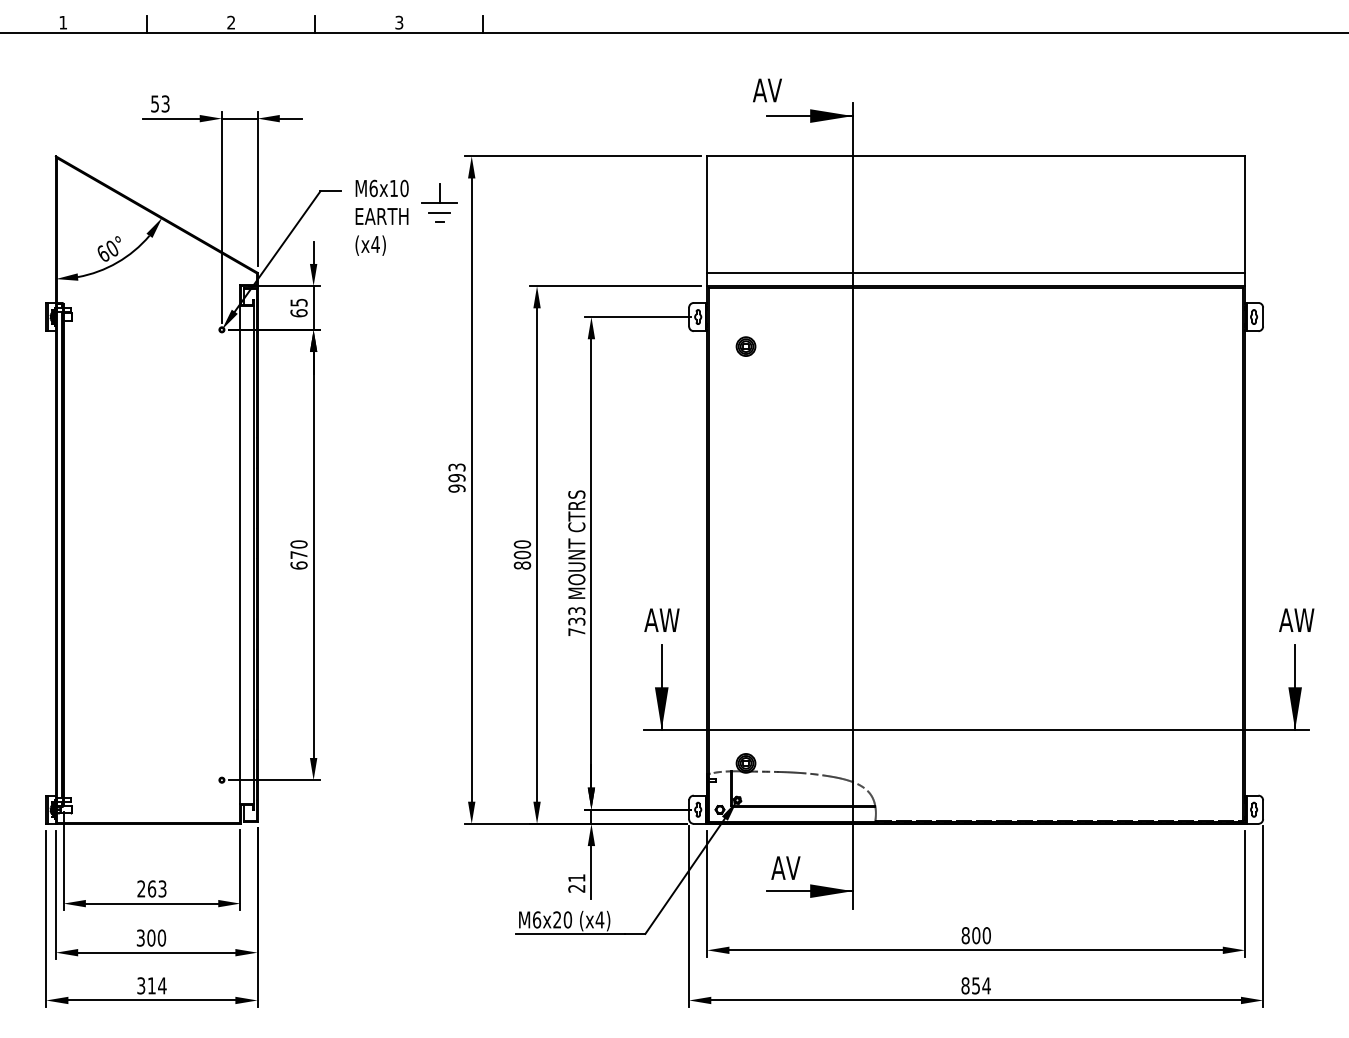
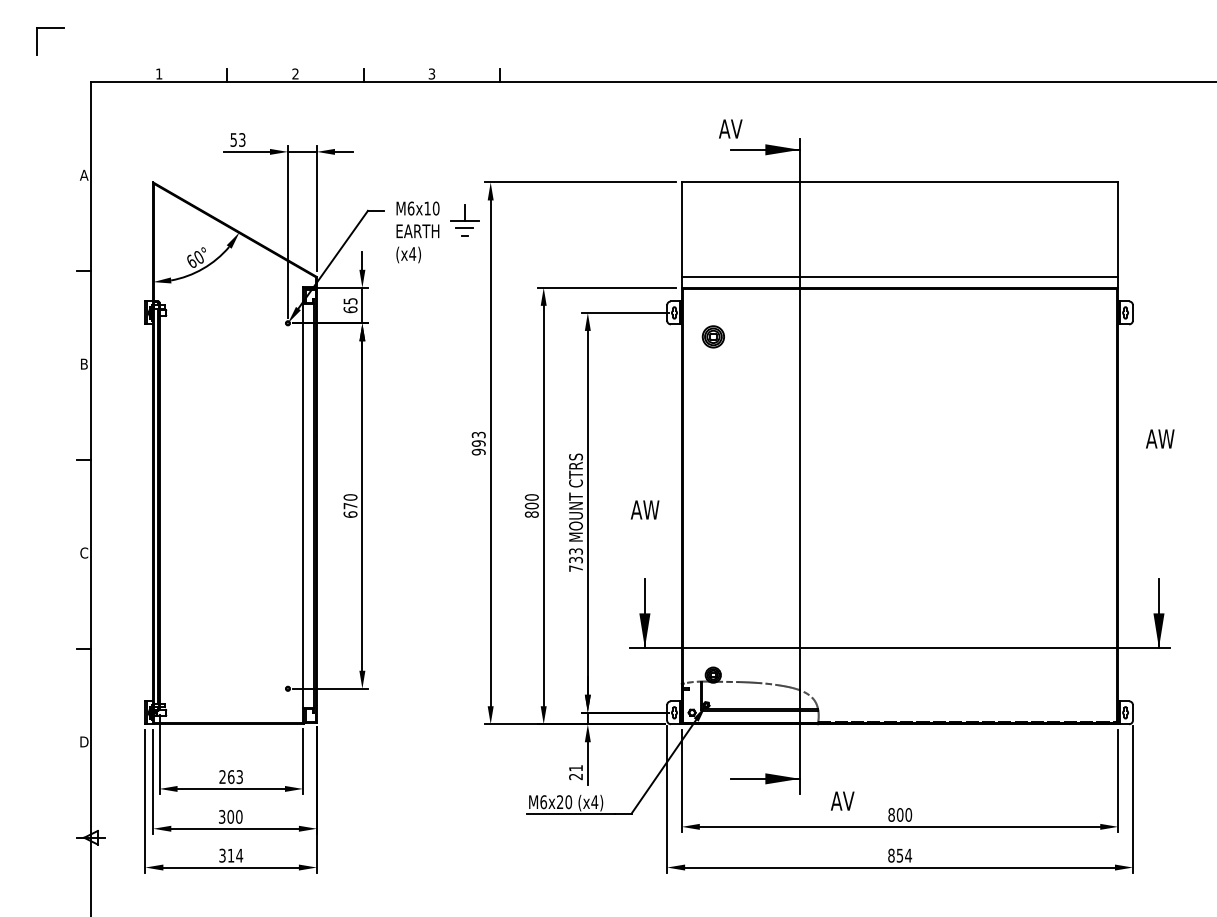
part: (745, 346) -> (712, 336), size x1.4
text: (661, 619) -> (644, 509), moved
text: (1297, 619) -> (1160, 438), moved
text: (785, 867) -> (842, 800), moved

